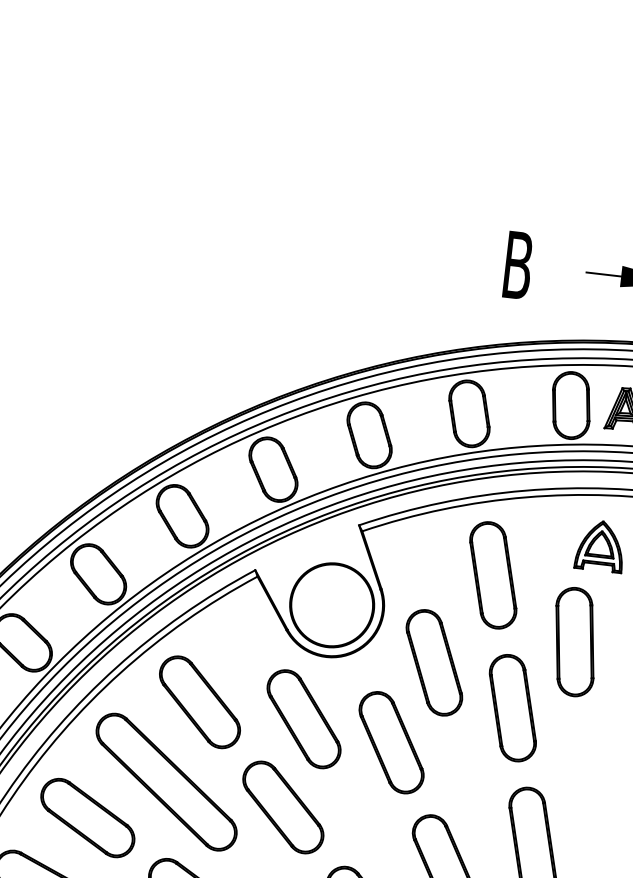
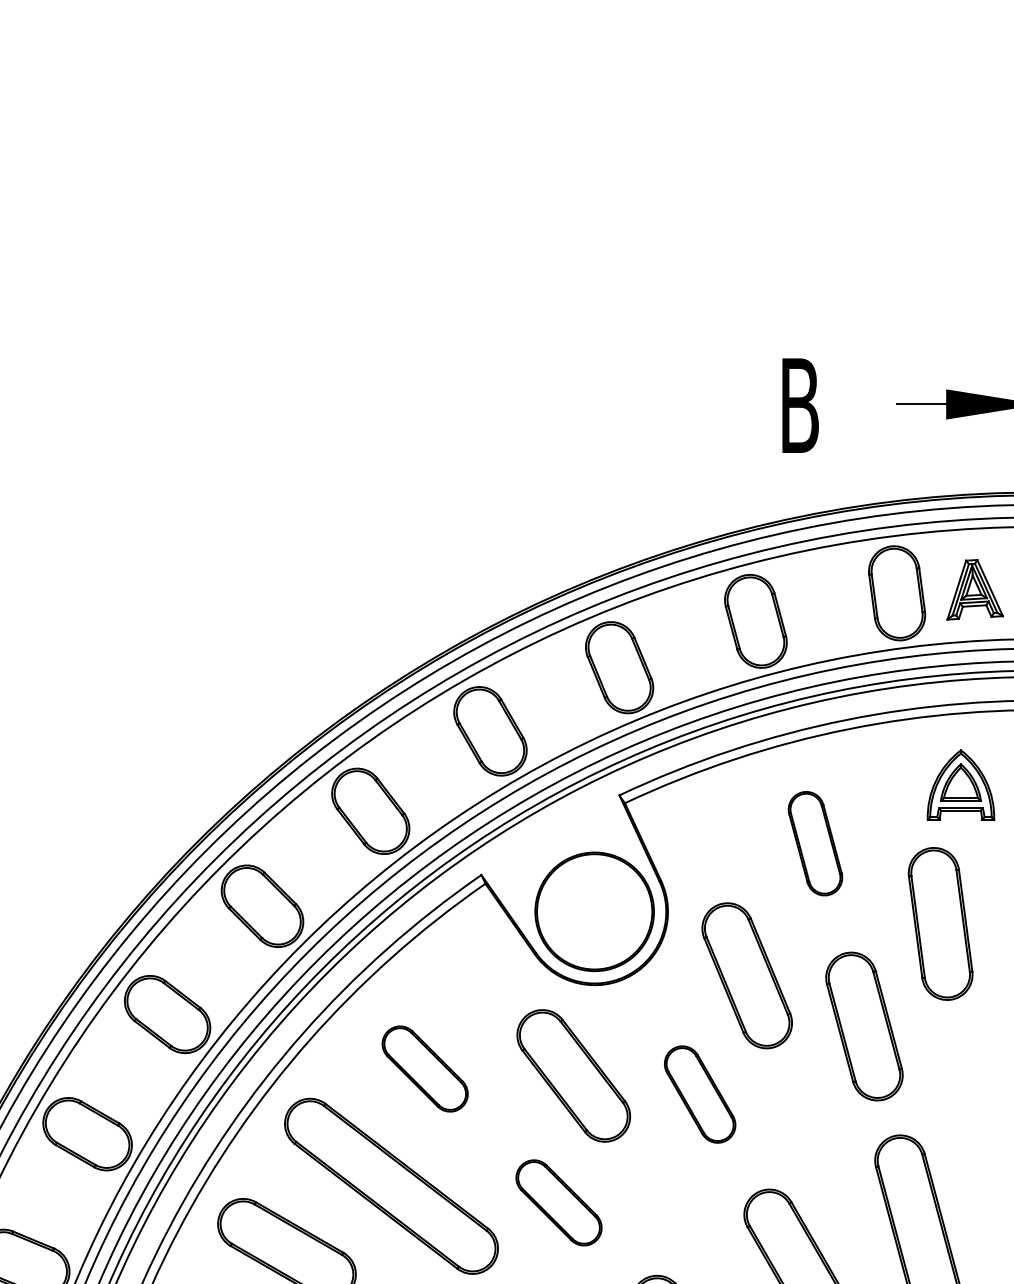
part: (493, 575) -> (815, 843), size x0.7
part: (199, 701) -> (424, 1068), size x0.7
part: (391, 742) -> (699, 1094), size x0.7
part: (282, 807) -> (558, 1202), size x0.7

